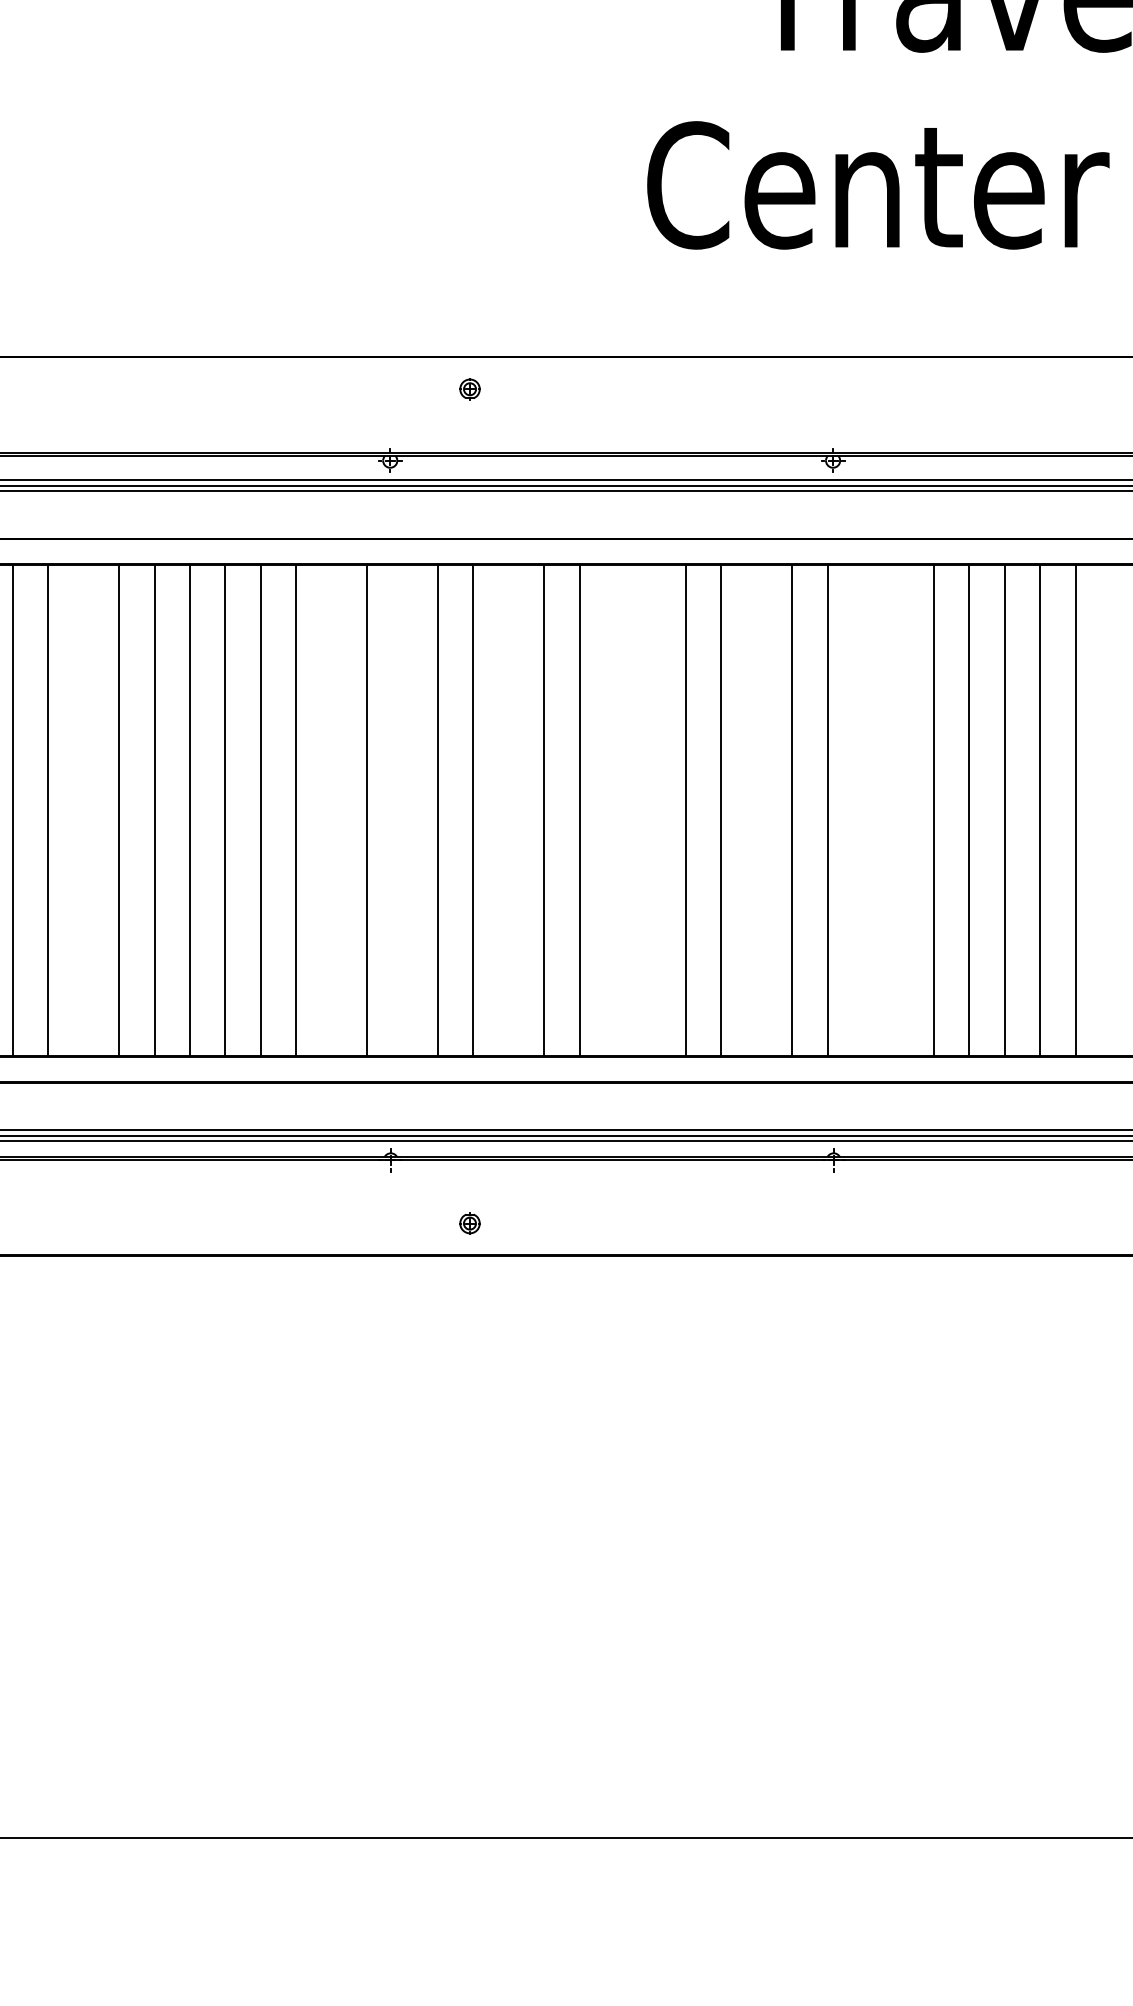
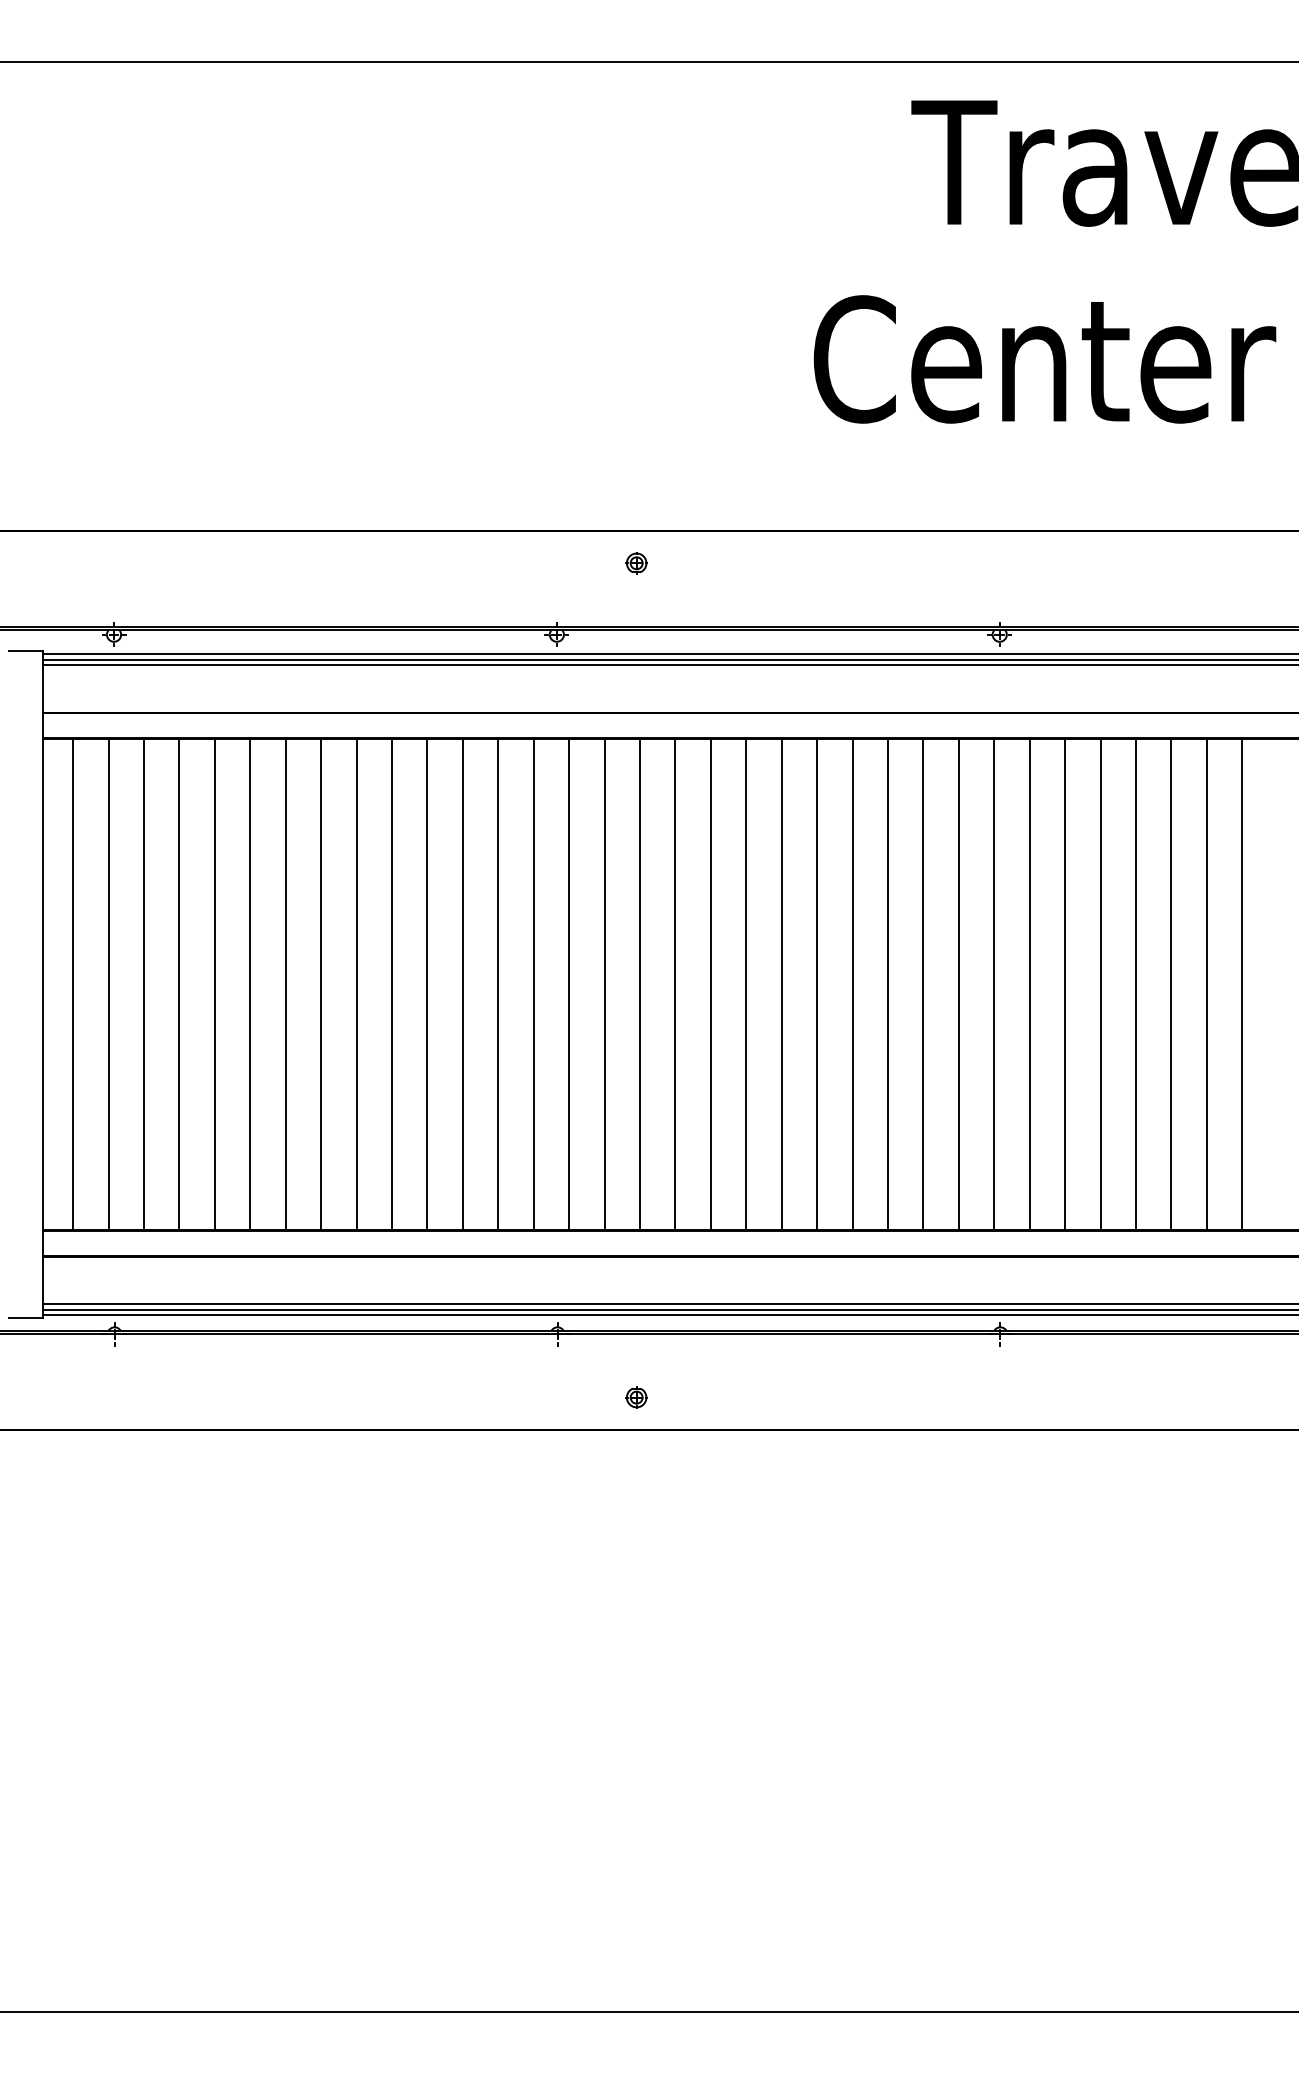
line: (83, 810) -> (250, 984), added
line: (331, 810) -> (498, 984), added
line: (402, 810) -> (569, 984), added
line: (508, 810) -> (675, 984), added
line: (614, 810) -> (781, 984), added
line: (650, 810) -> (817, 984), added
line: (756, 810) -> (923, 984), added
line: (862, 810) -> (1029, 984), added
line: (898, 810) -> (1065, 984), added

